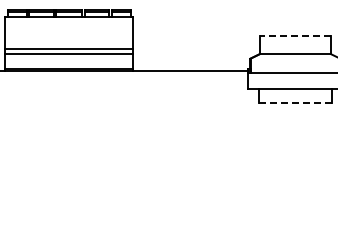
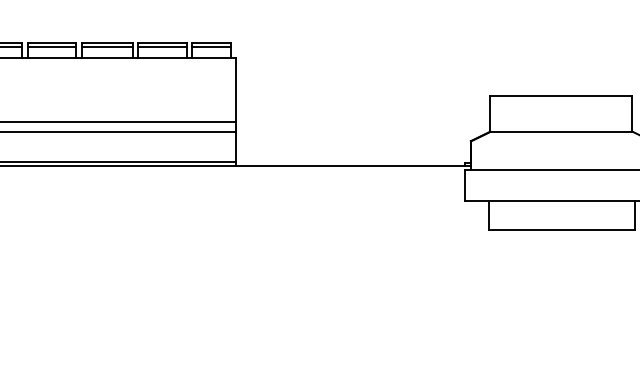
line: (294, 36) -> (559, 96), dashed -> solid
line: (295, 103) -> (561, 230), dashed -> solid

